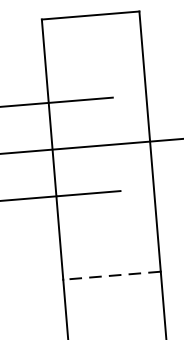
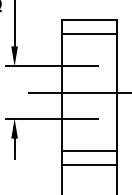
line: (92, 40) -> (89, 33), added
line: (109, 251) -> (89, 151), added
line: (111, 276) -> (89, 165), dashed -> solid

